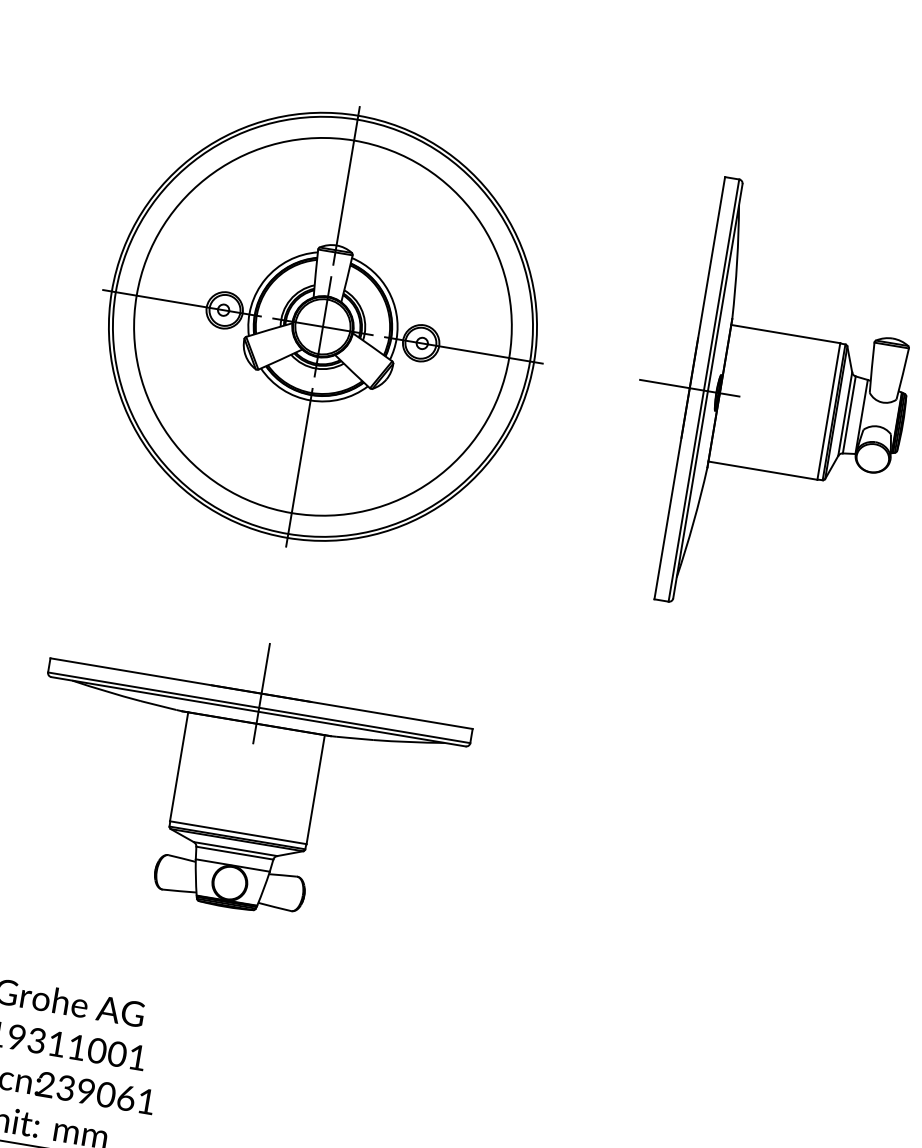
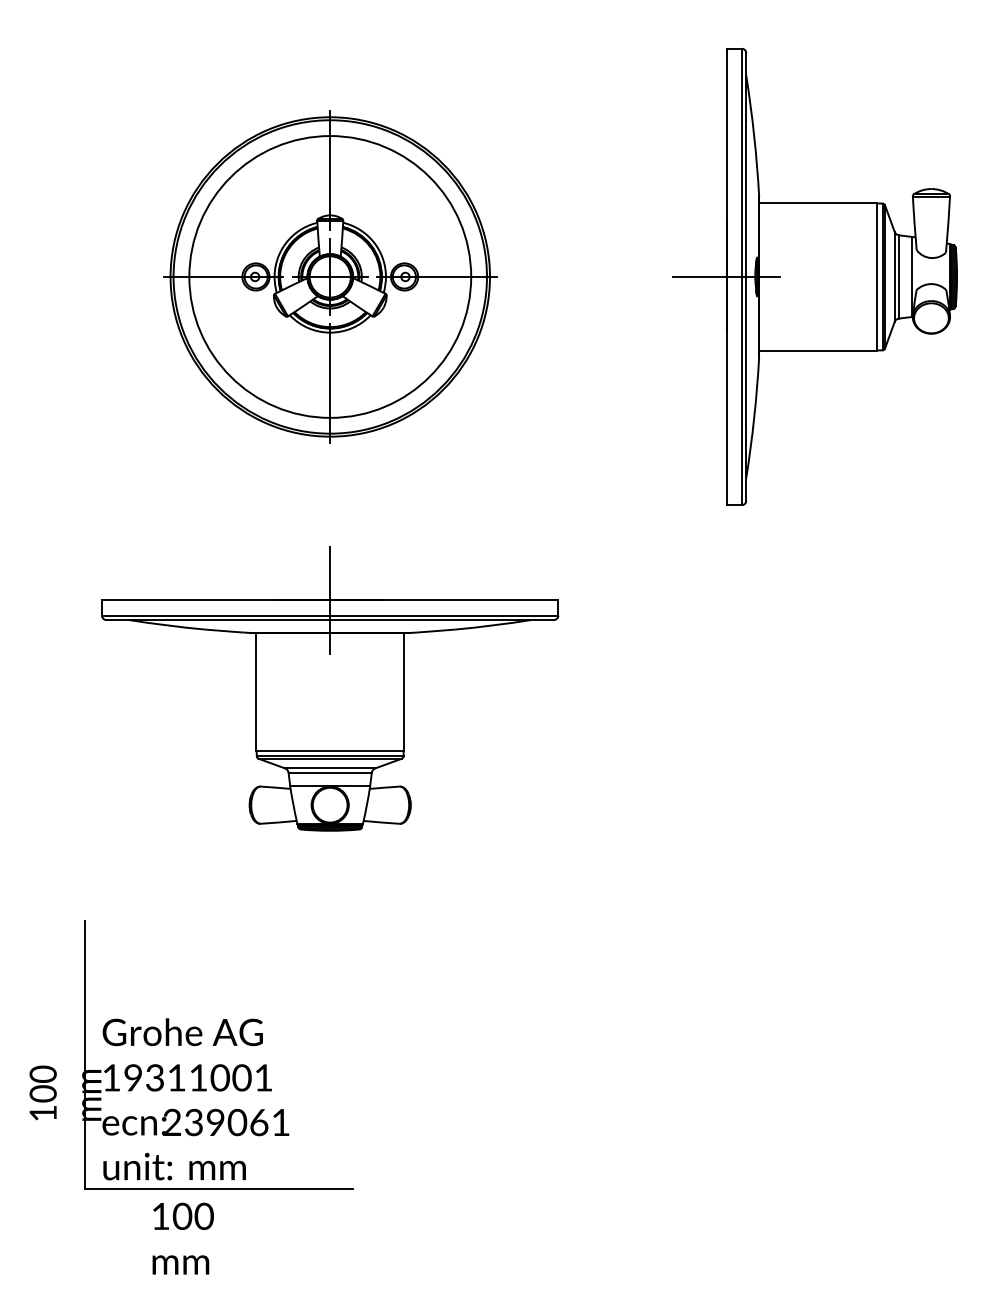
part: (323, 326) -> (330, 276), size x0.7
part: (248, 775) -> (330, 688), moved

